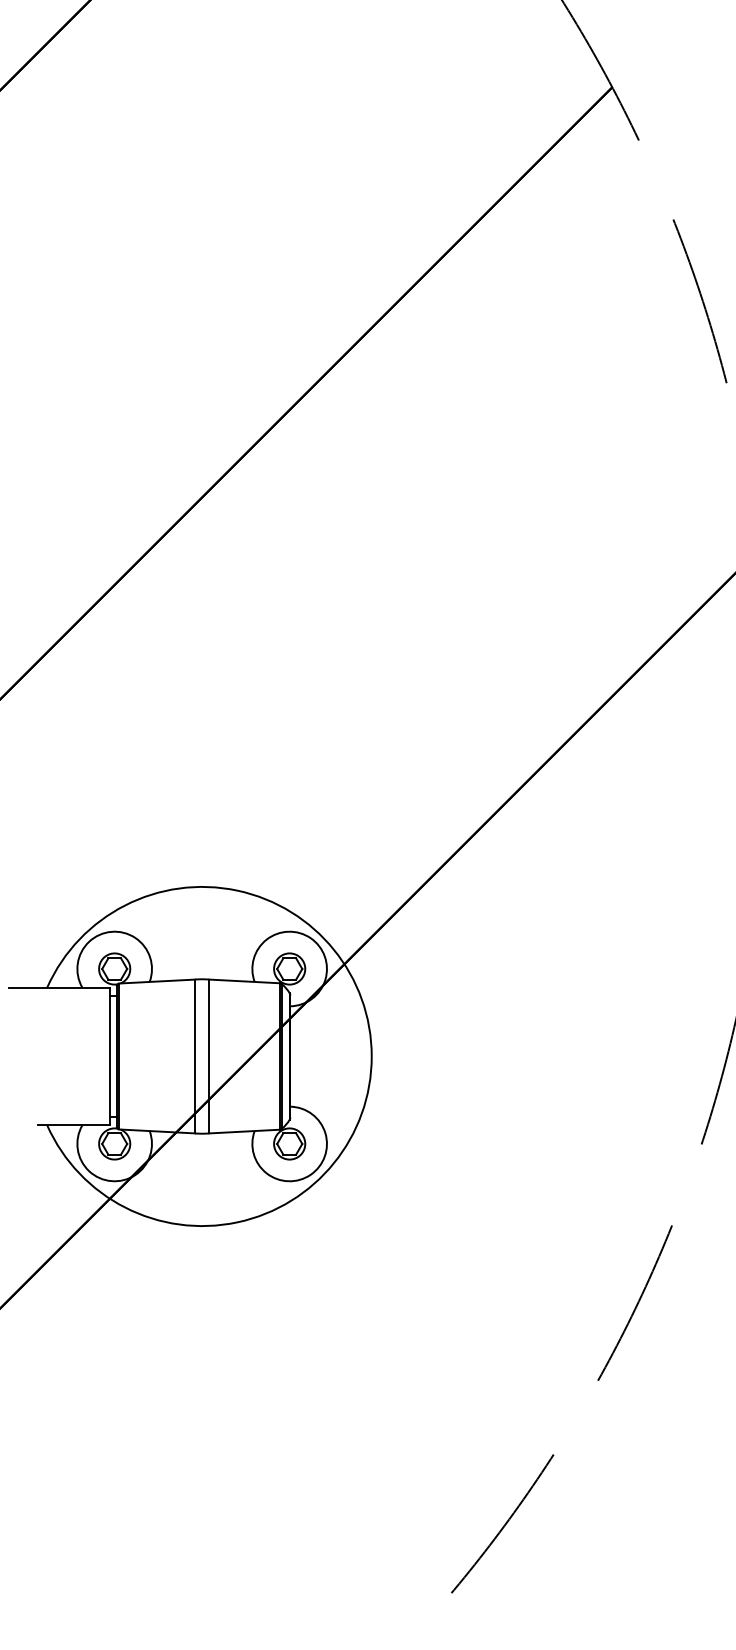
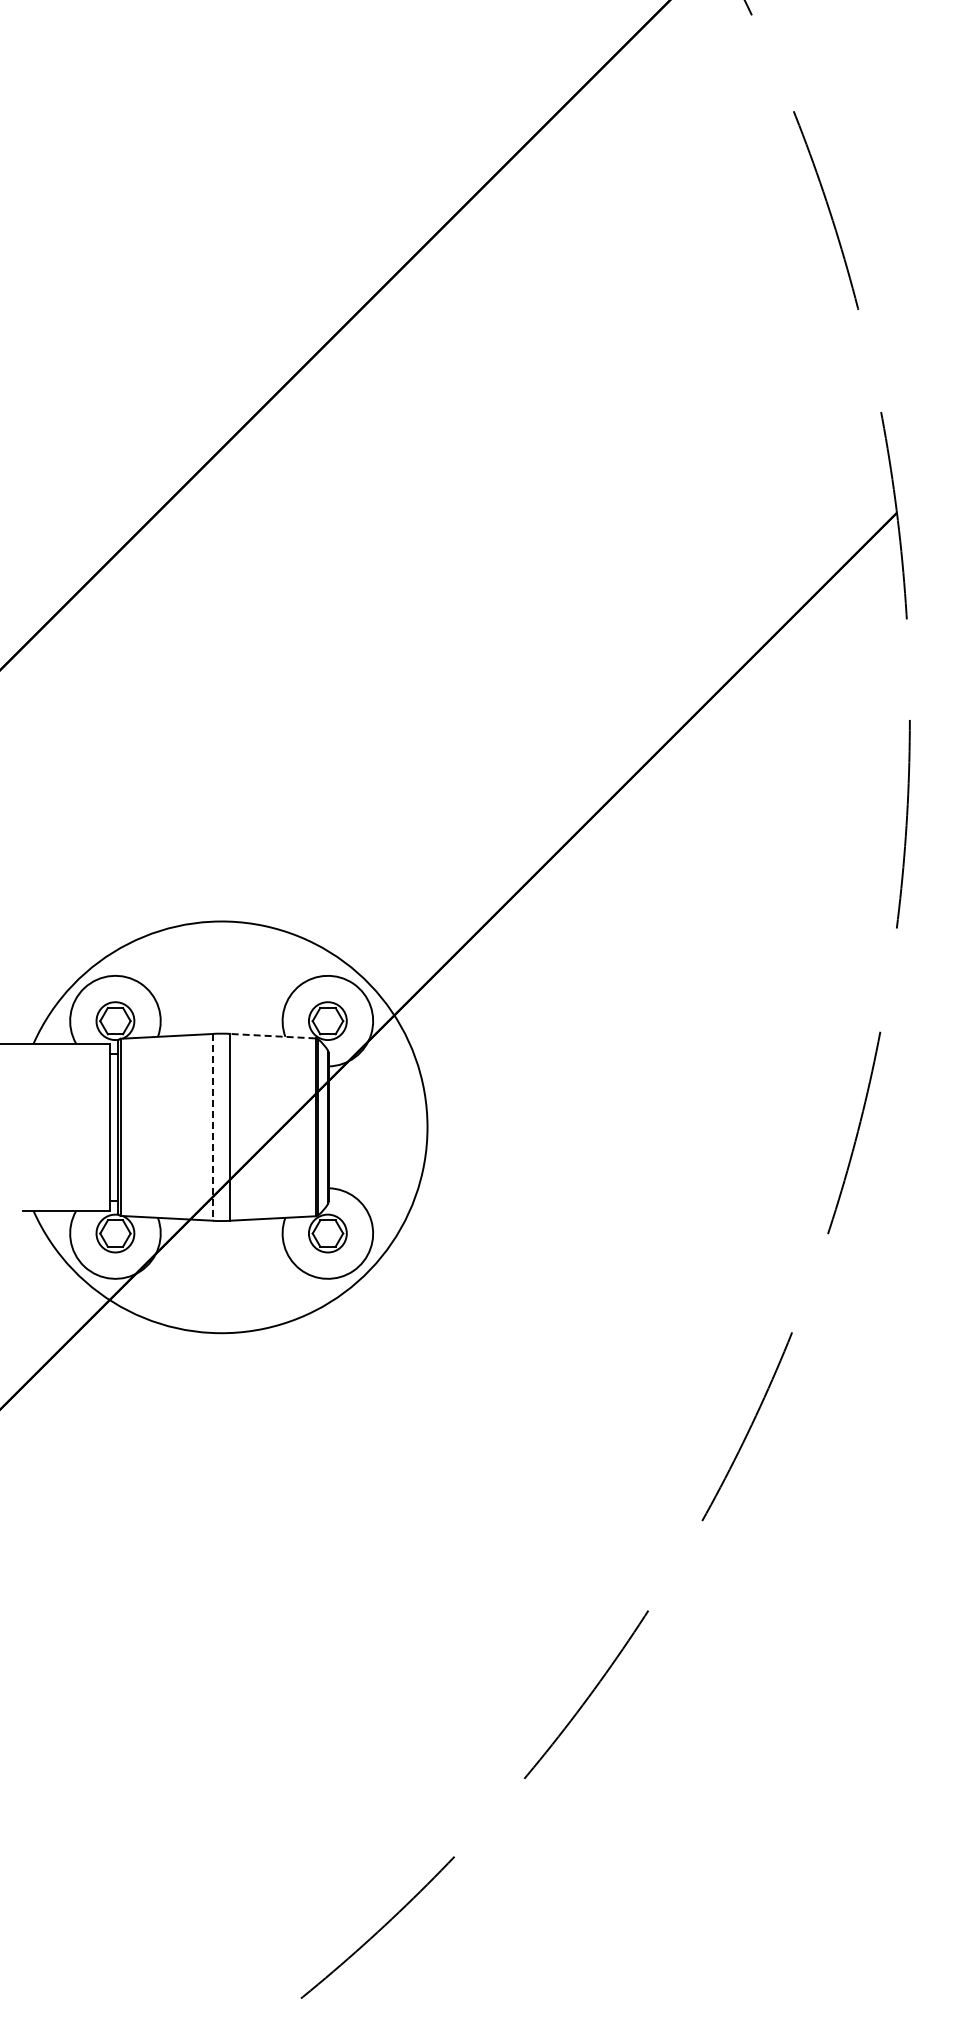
line: (244, 981) -> (272, 1036), solid -> dashed
line: (195, 1056) -> (213, 1127), solid -> dashed

